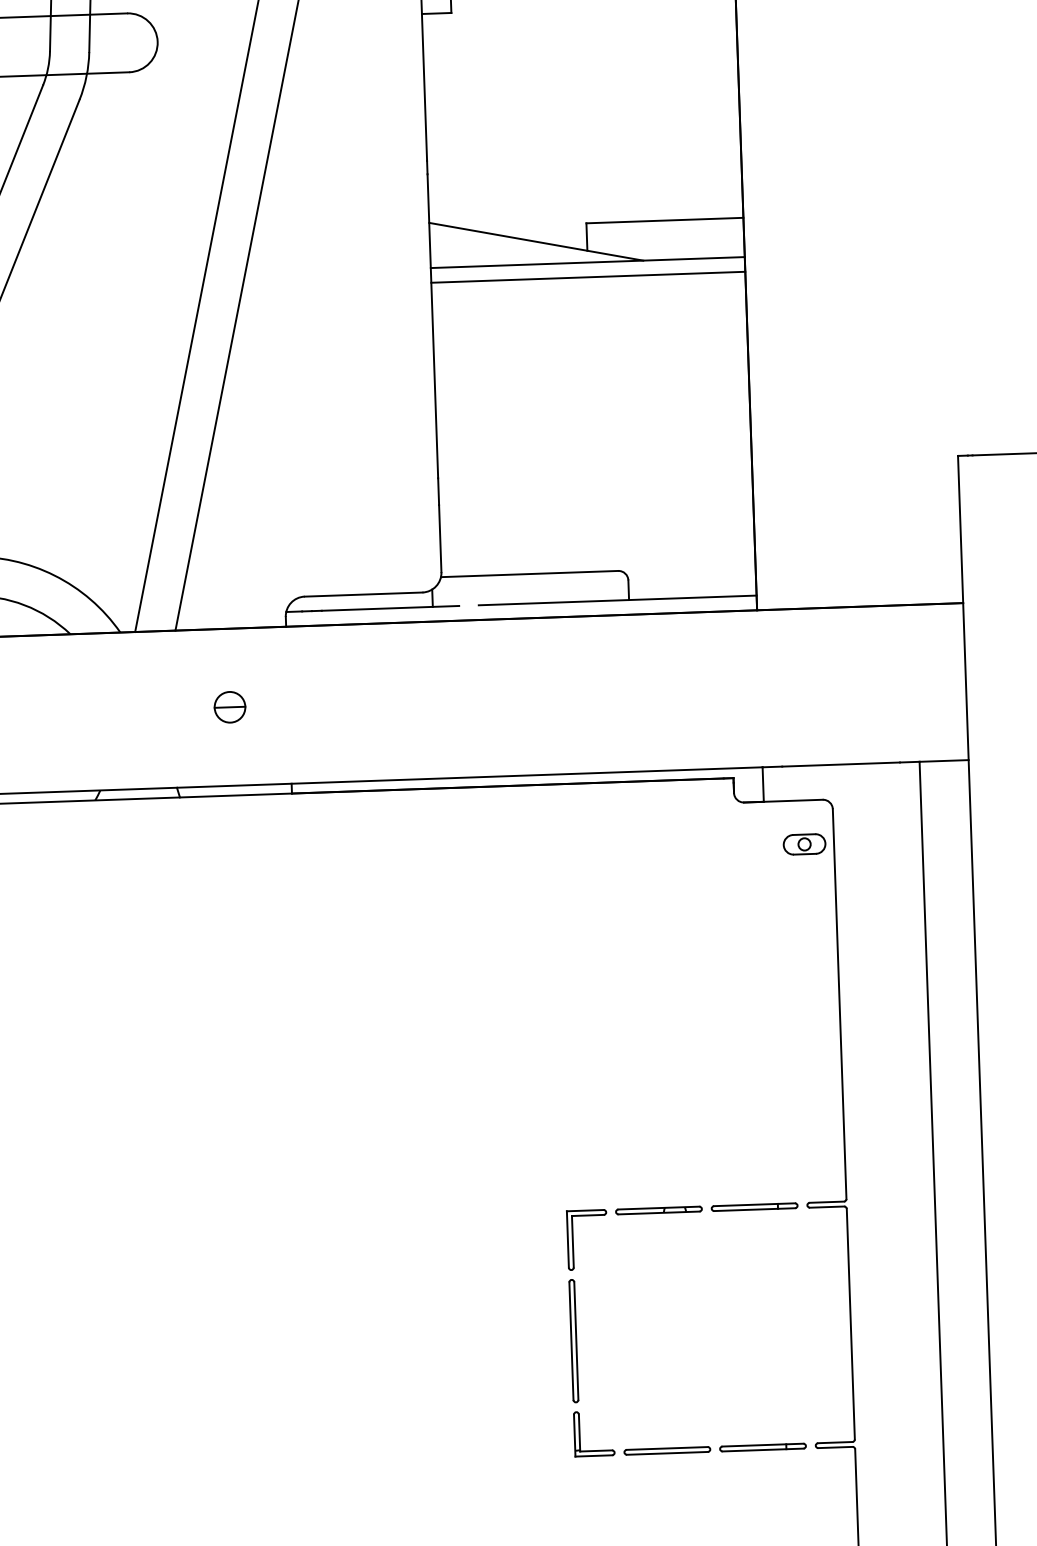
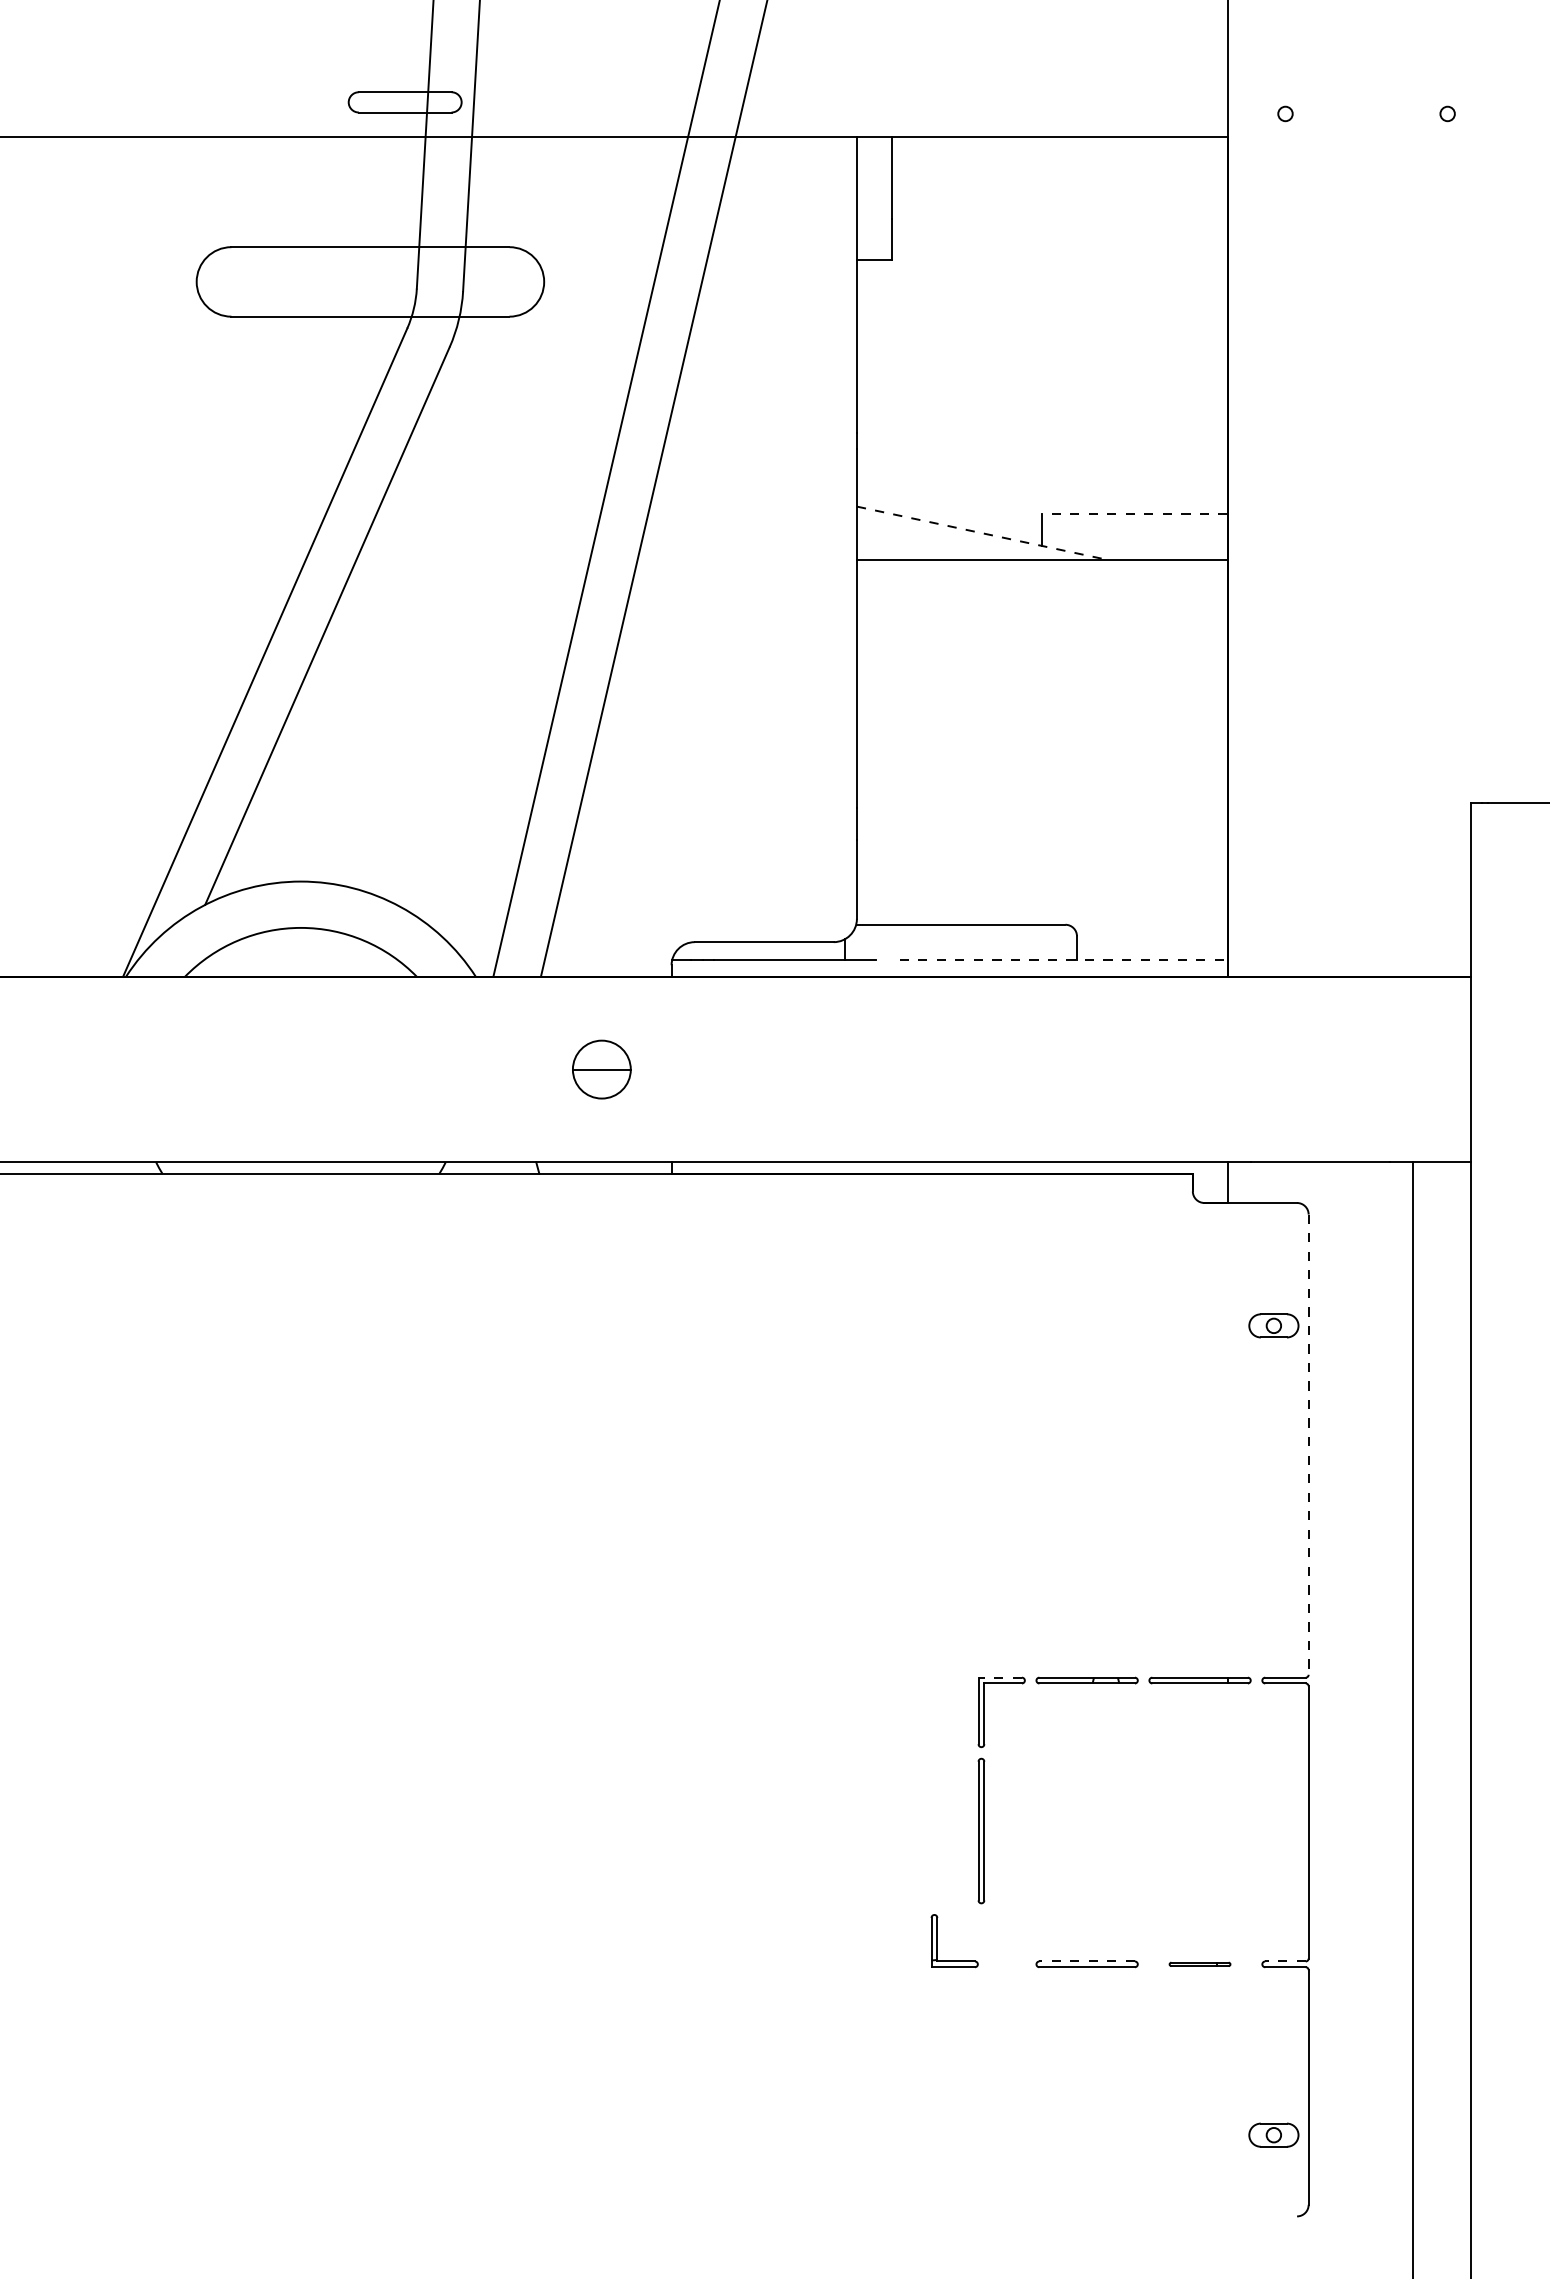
line: (664, 220) -> (1134, 513), solid -> dashed
line: (536, 241) -> (982, 533), solid -> dashed
line: (587, 277) -> (1041, 577), removed
line: (617, 600) -> (1063, 959), solid -> dashed
part: (230, 707) -> (602, 1069), size x1.6
part: (804, 844) -> (1273, 1325), moved
line: (839, 1004) -> (1308, 1445), solid -> dashed
line: (585, 1210) -> (1000, 1677), solid -> dashed
part: (579, 1434) -> (937, 1941), moved
line: (835, 1442) -> (1285, 1961), solid -> dashed
part: (762, 1447) -> (1199, 1964), size x0.6
line: (667, 1448) -> (1087, 1961), solid -> dashed

